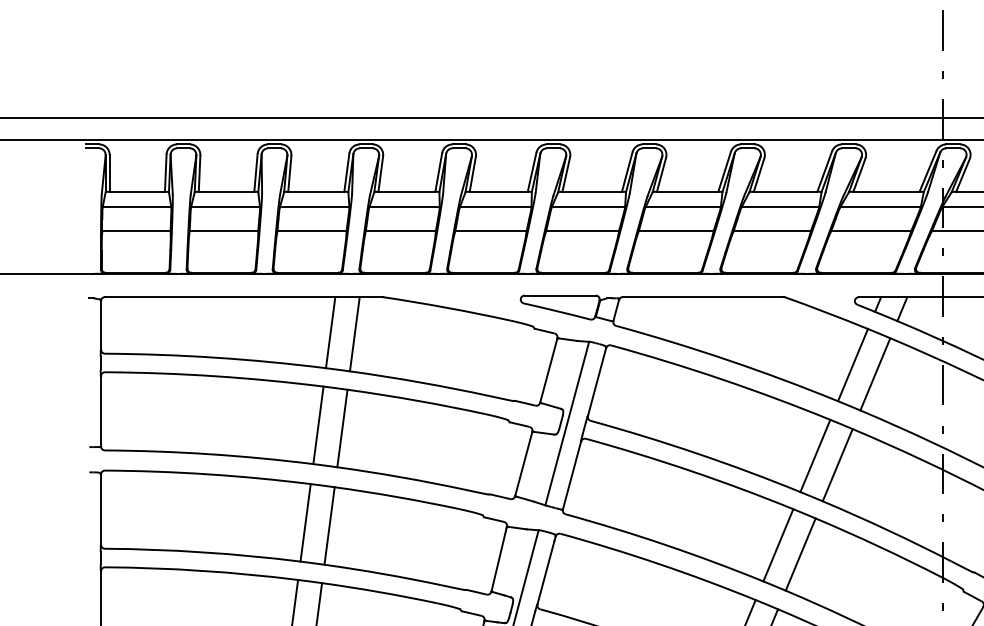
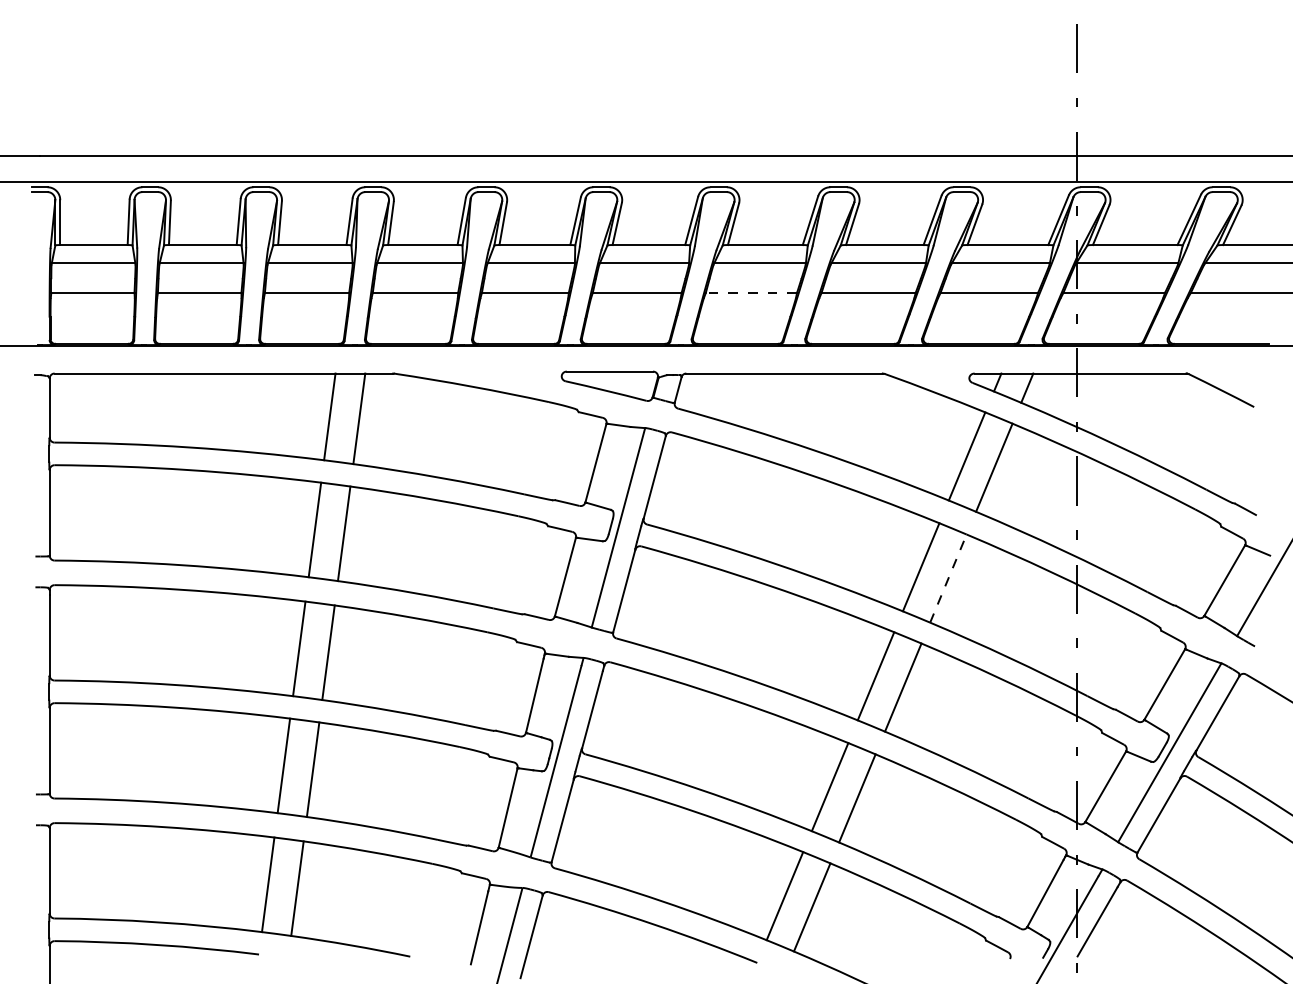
line: (676, 230) -> (751, 292), solid -> dashed
line: (837, 465) -> (948, 578), solid -> dashed

